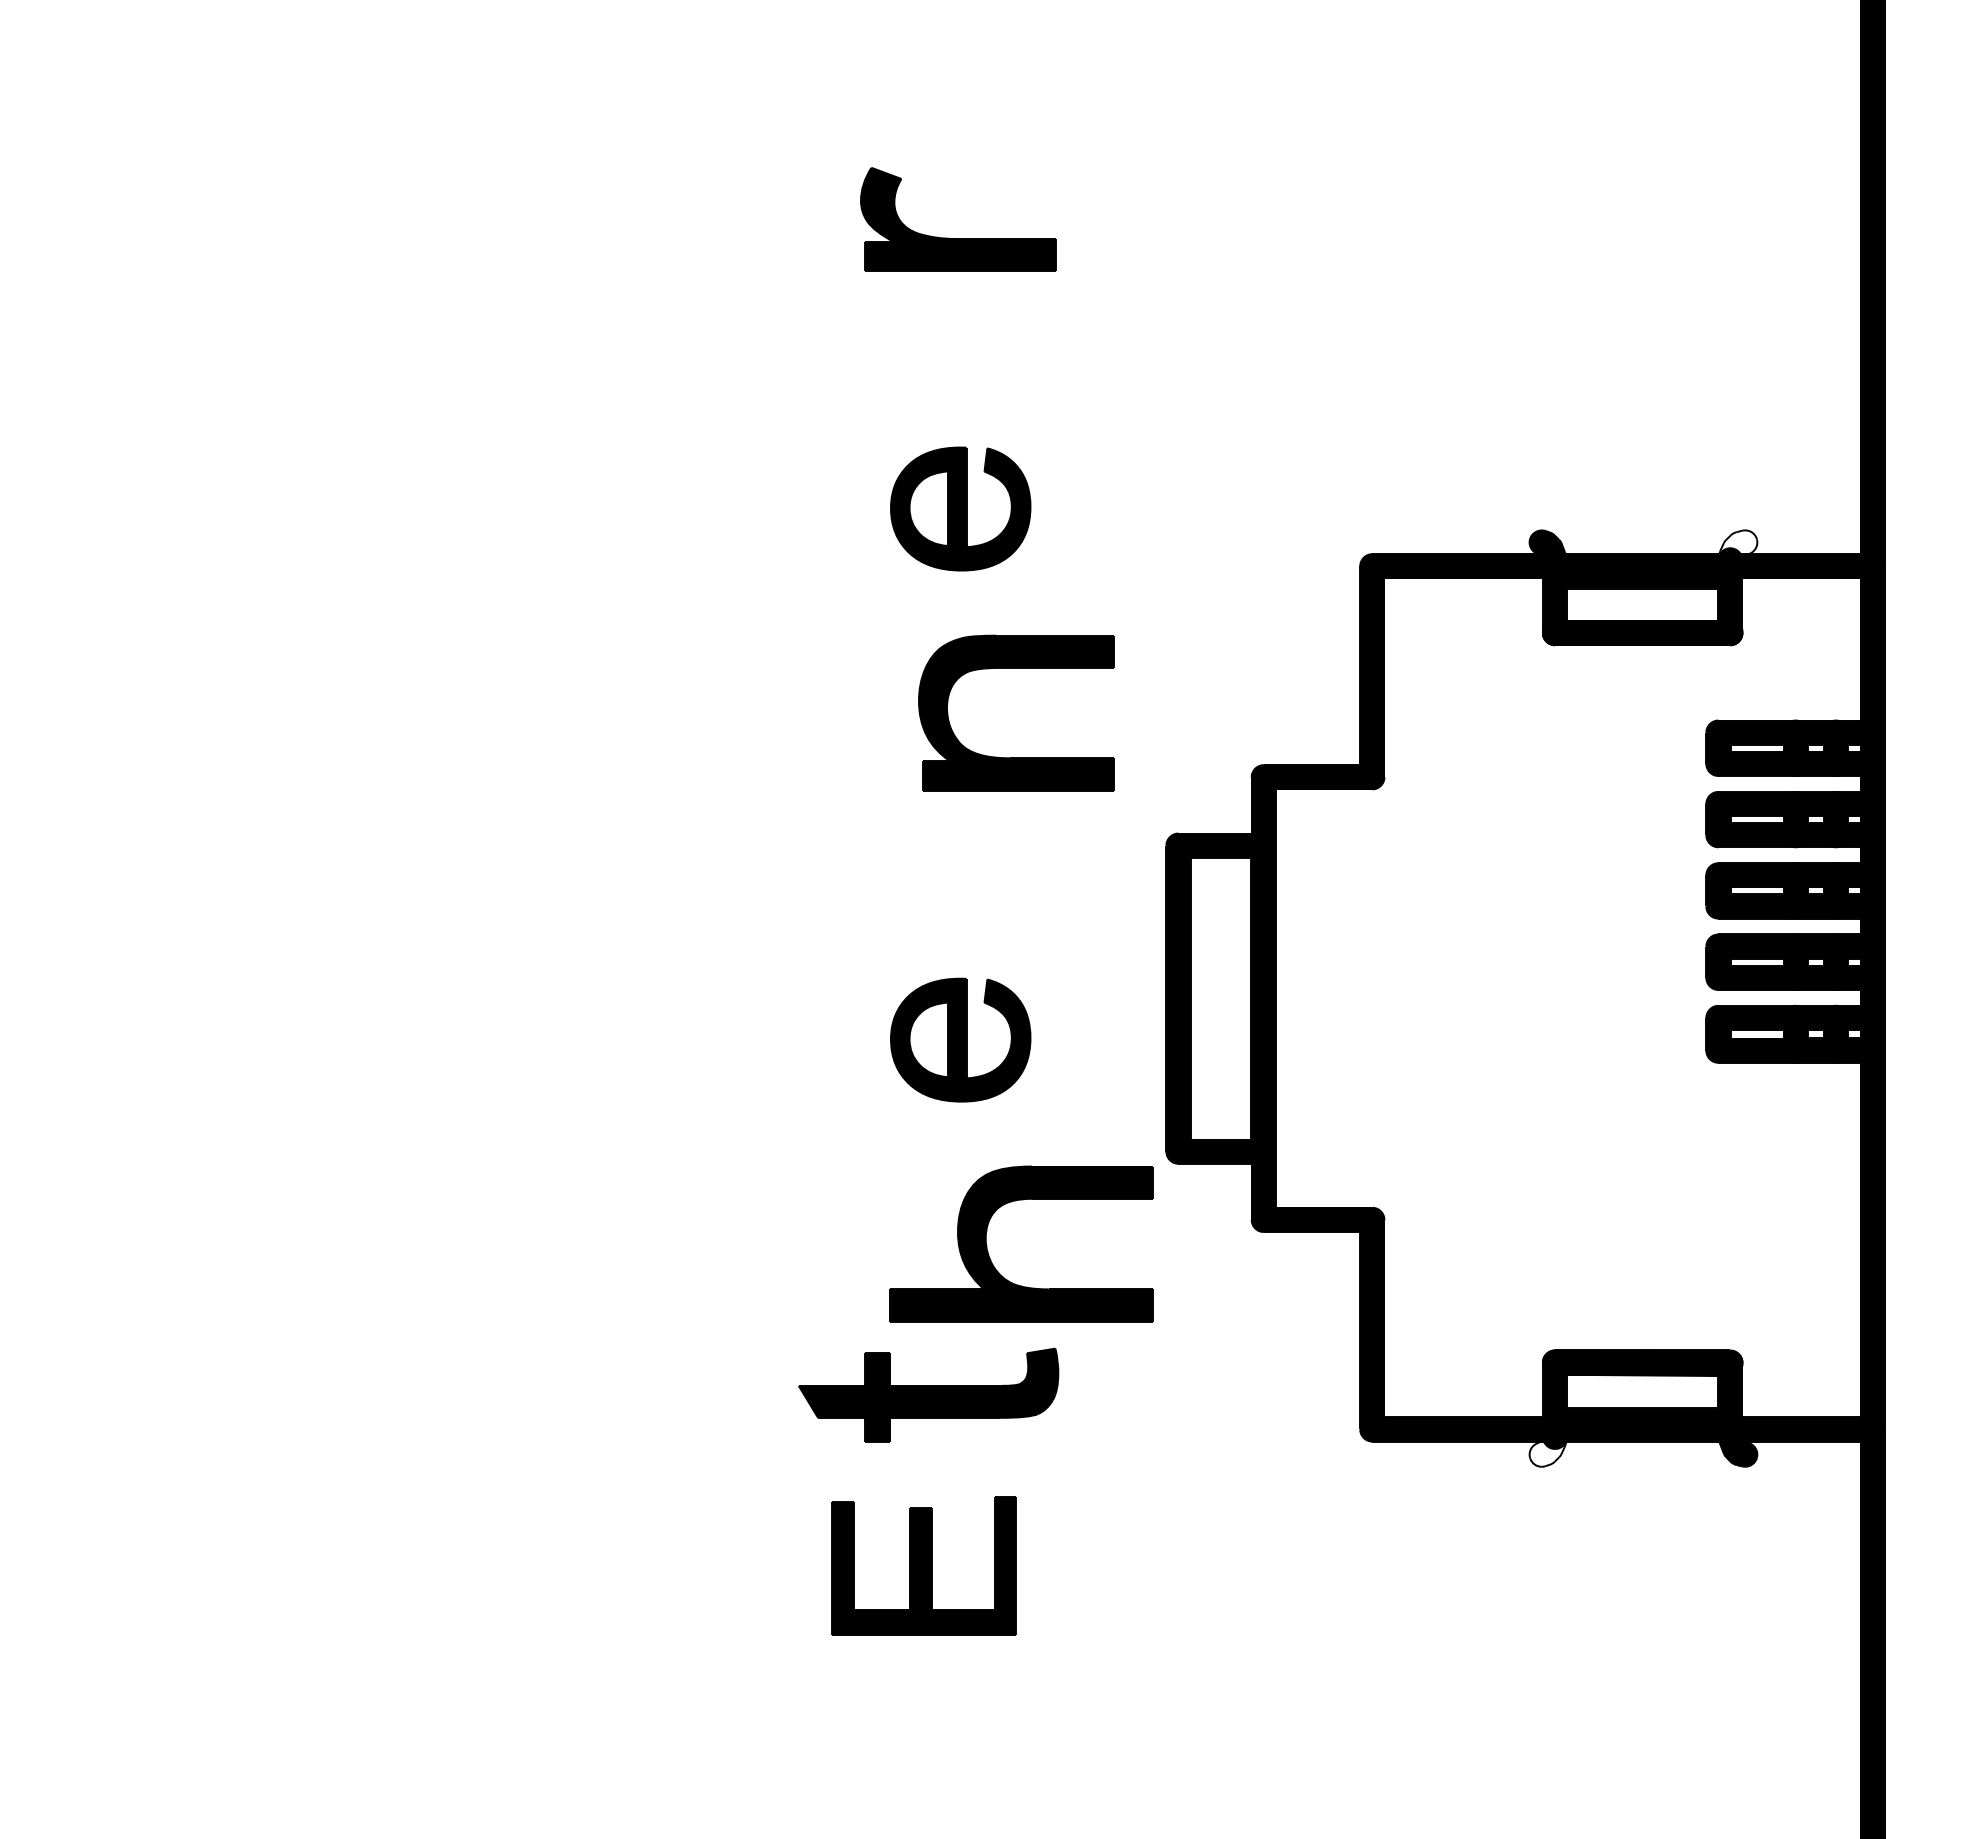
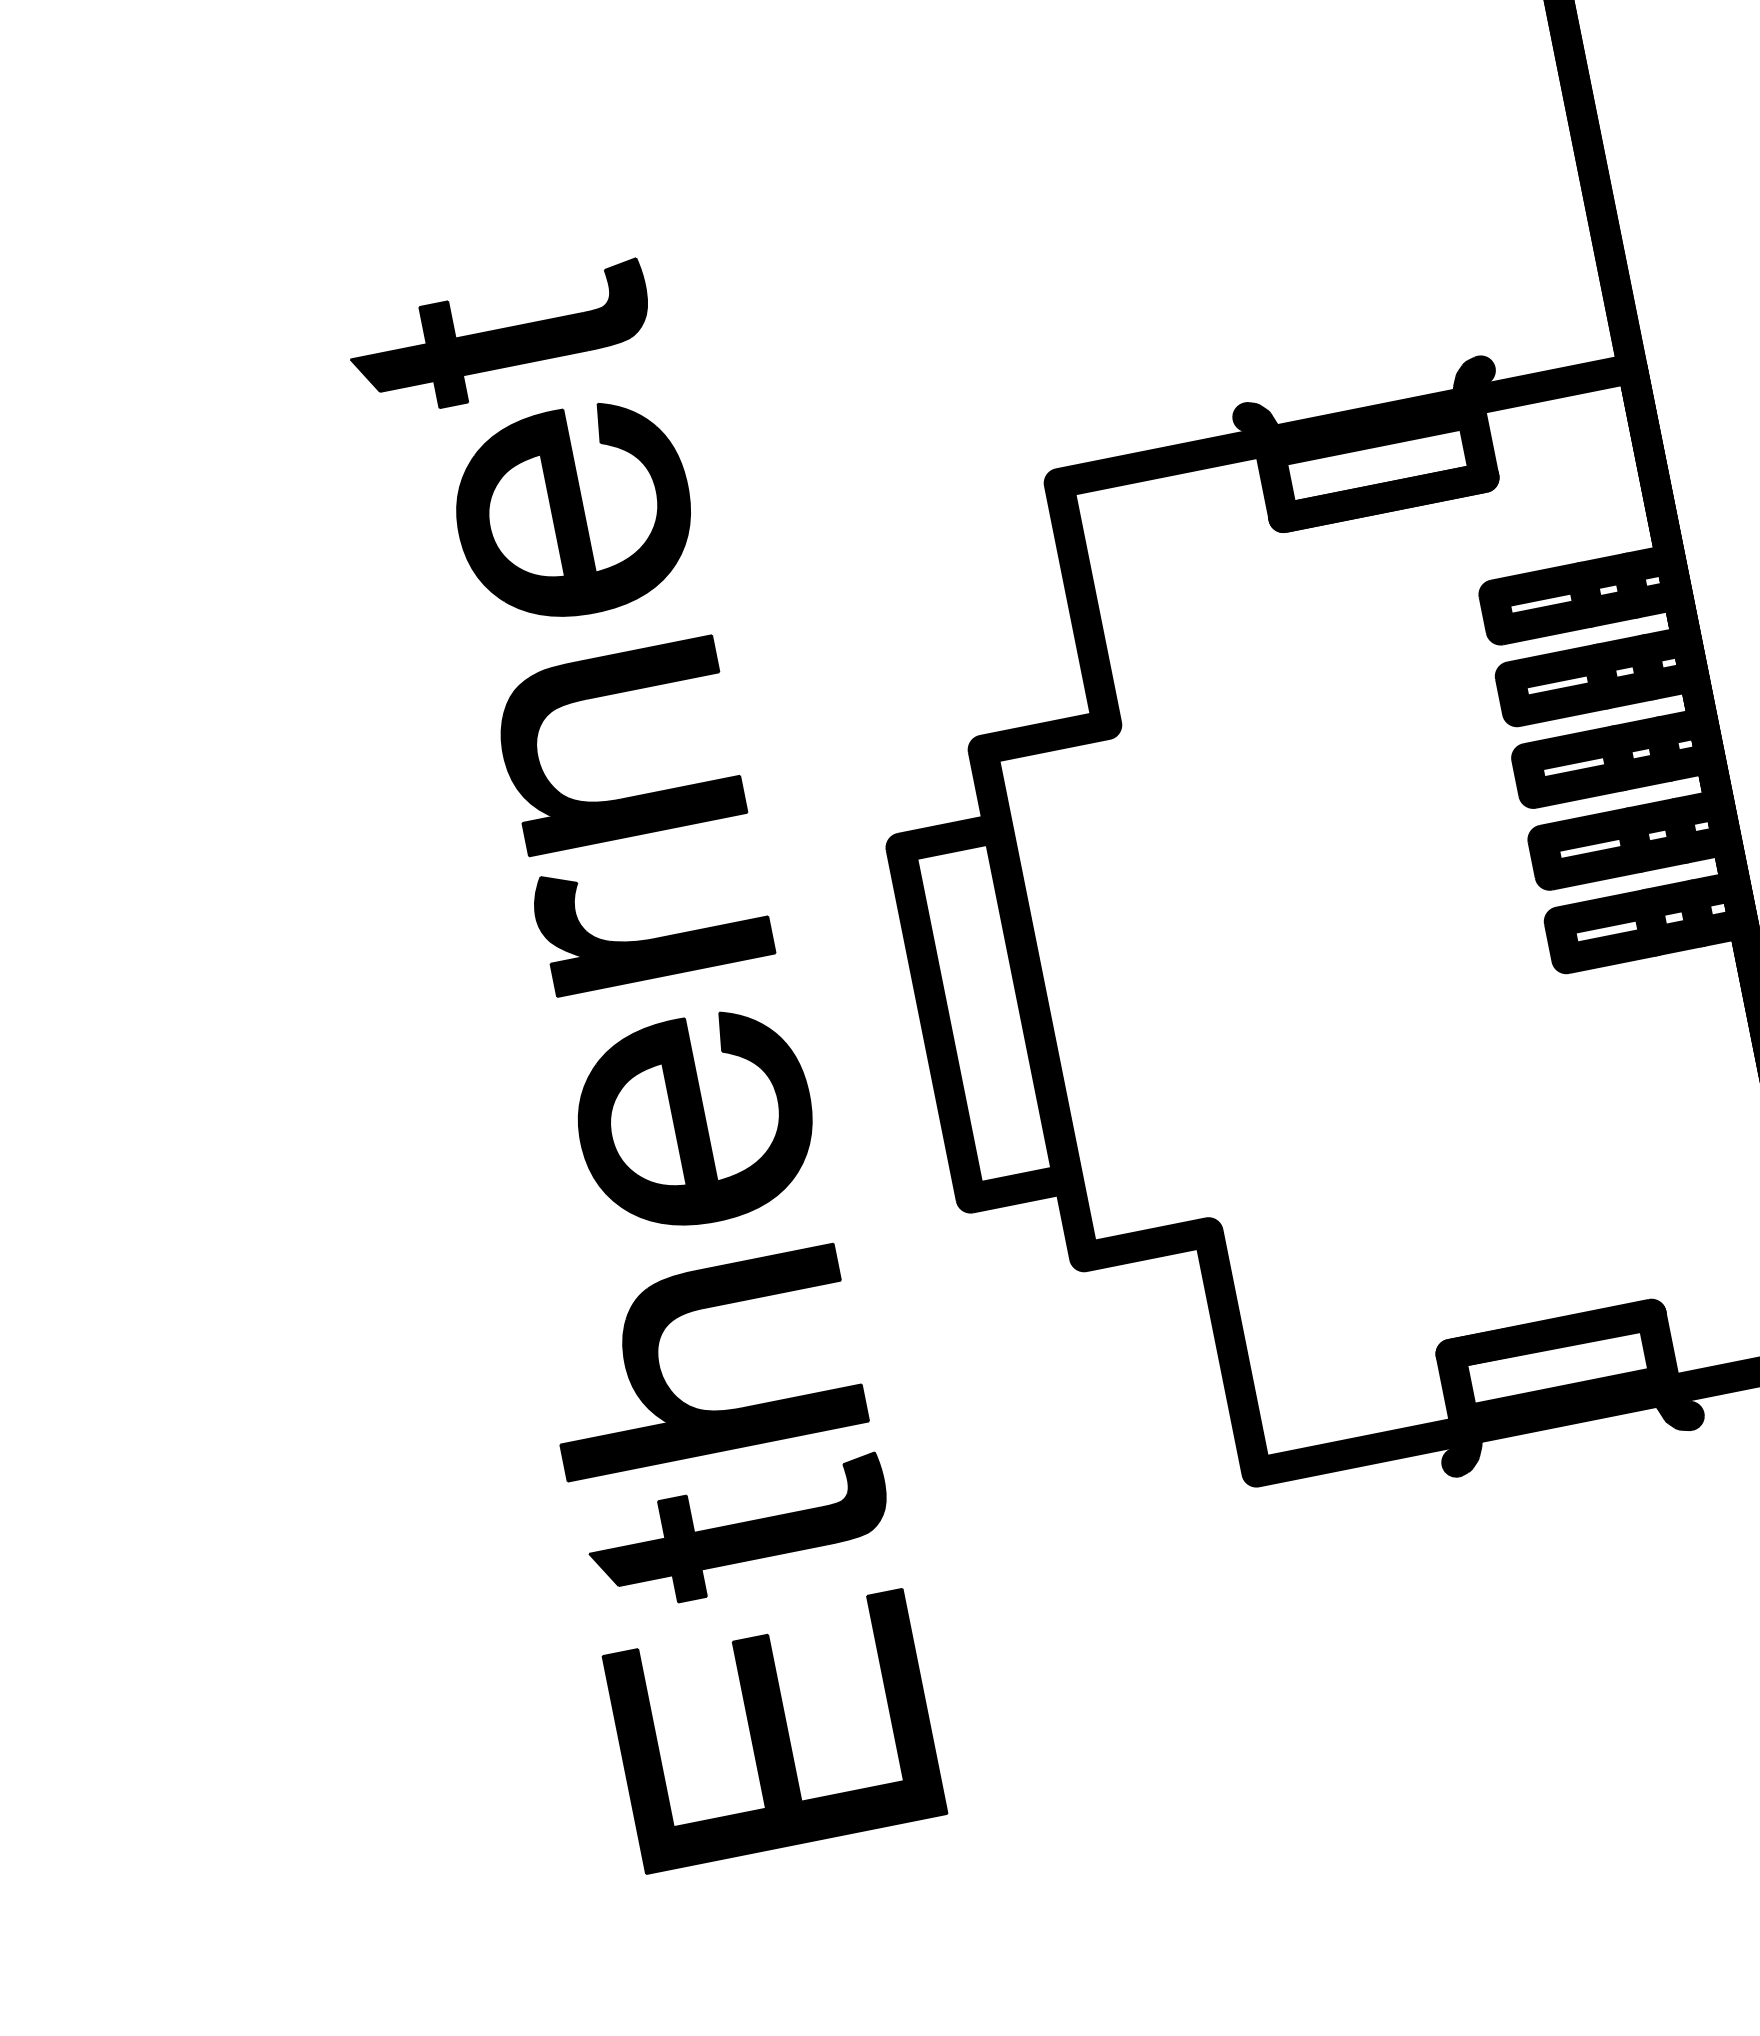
part: (958, 238) -> (656, 938), moved
part: (928, 352) -> (501, 339), added
part: (960, 508) -> (573, 511), size x1.43
fill: (1737, 551) -> (1473, 382), added
part: (1016, 668) -> (607, 695), moved
part: (960, 1039) -> (695, 1119), size x1.43
part: (989, 1254) -> (666, 1381), moved
fill: (1548, 1445) -> (1462, 1450), added
part: (924, 1565) -> (774, 1730), size x1.43

